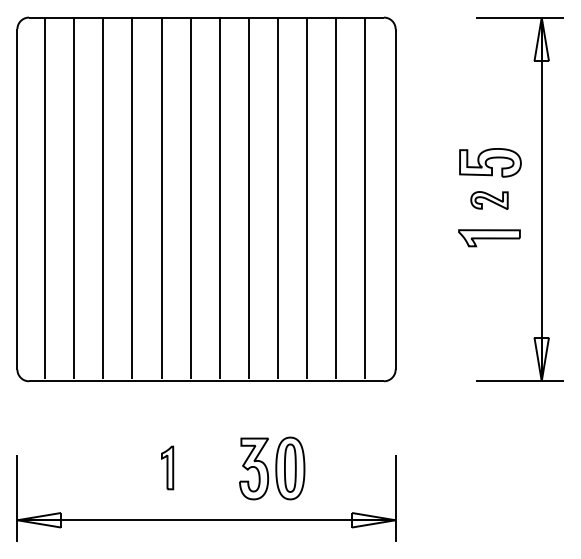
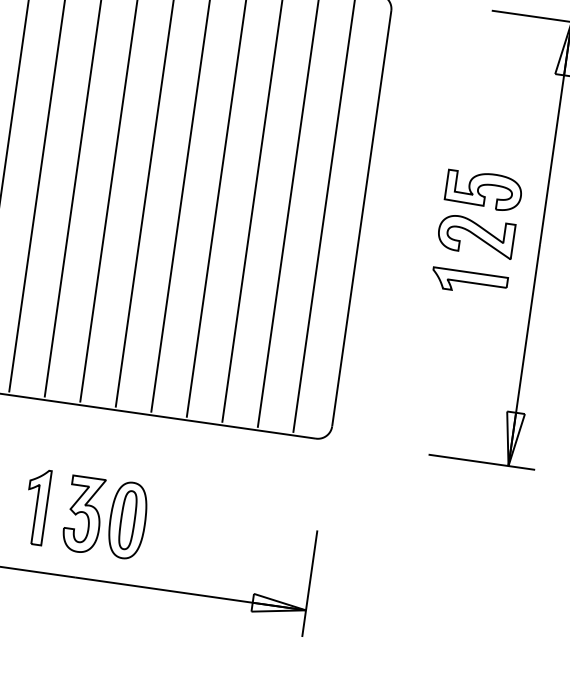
part: (489, 200) -> (476, 236), size x1.67
part: (167, 467) -> (36, 506), size x1.43
part: (272, 468) -> (106, 517), moved

